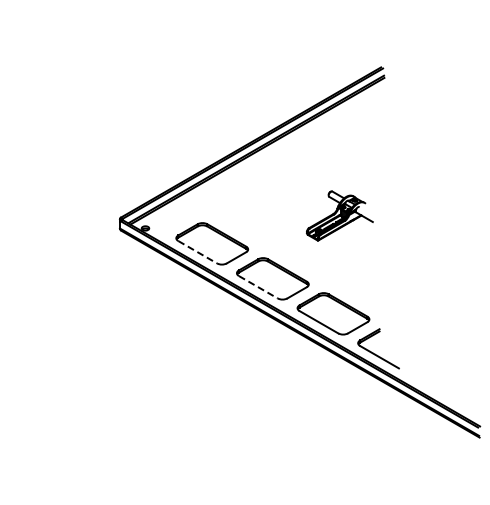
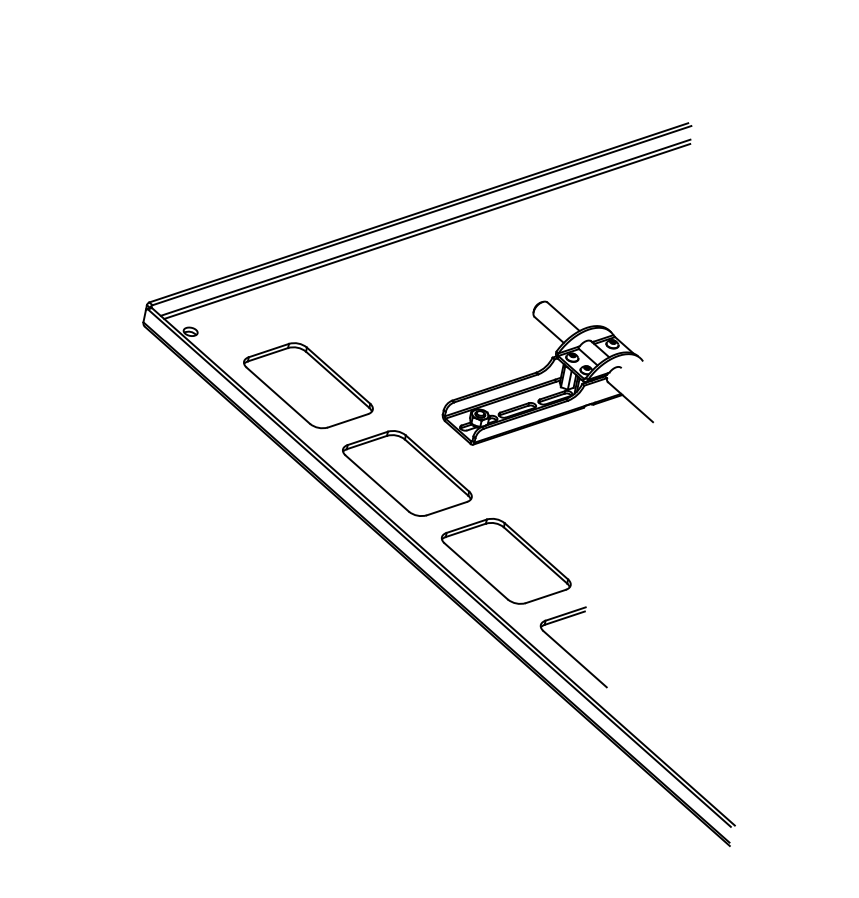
part: (339, 215) -> (554, 381), size x1.67
line: (198, 252) -> (279, 396), dashed -> solid
line: (258, 287) -> (377, 484), dashed -> solid

